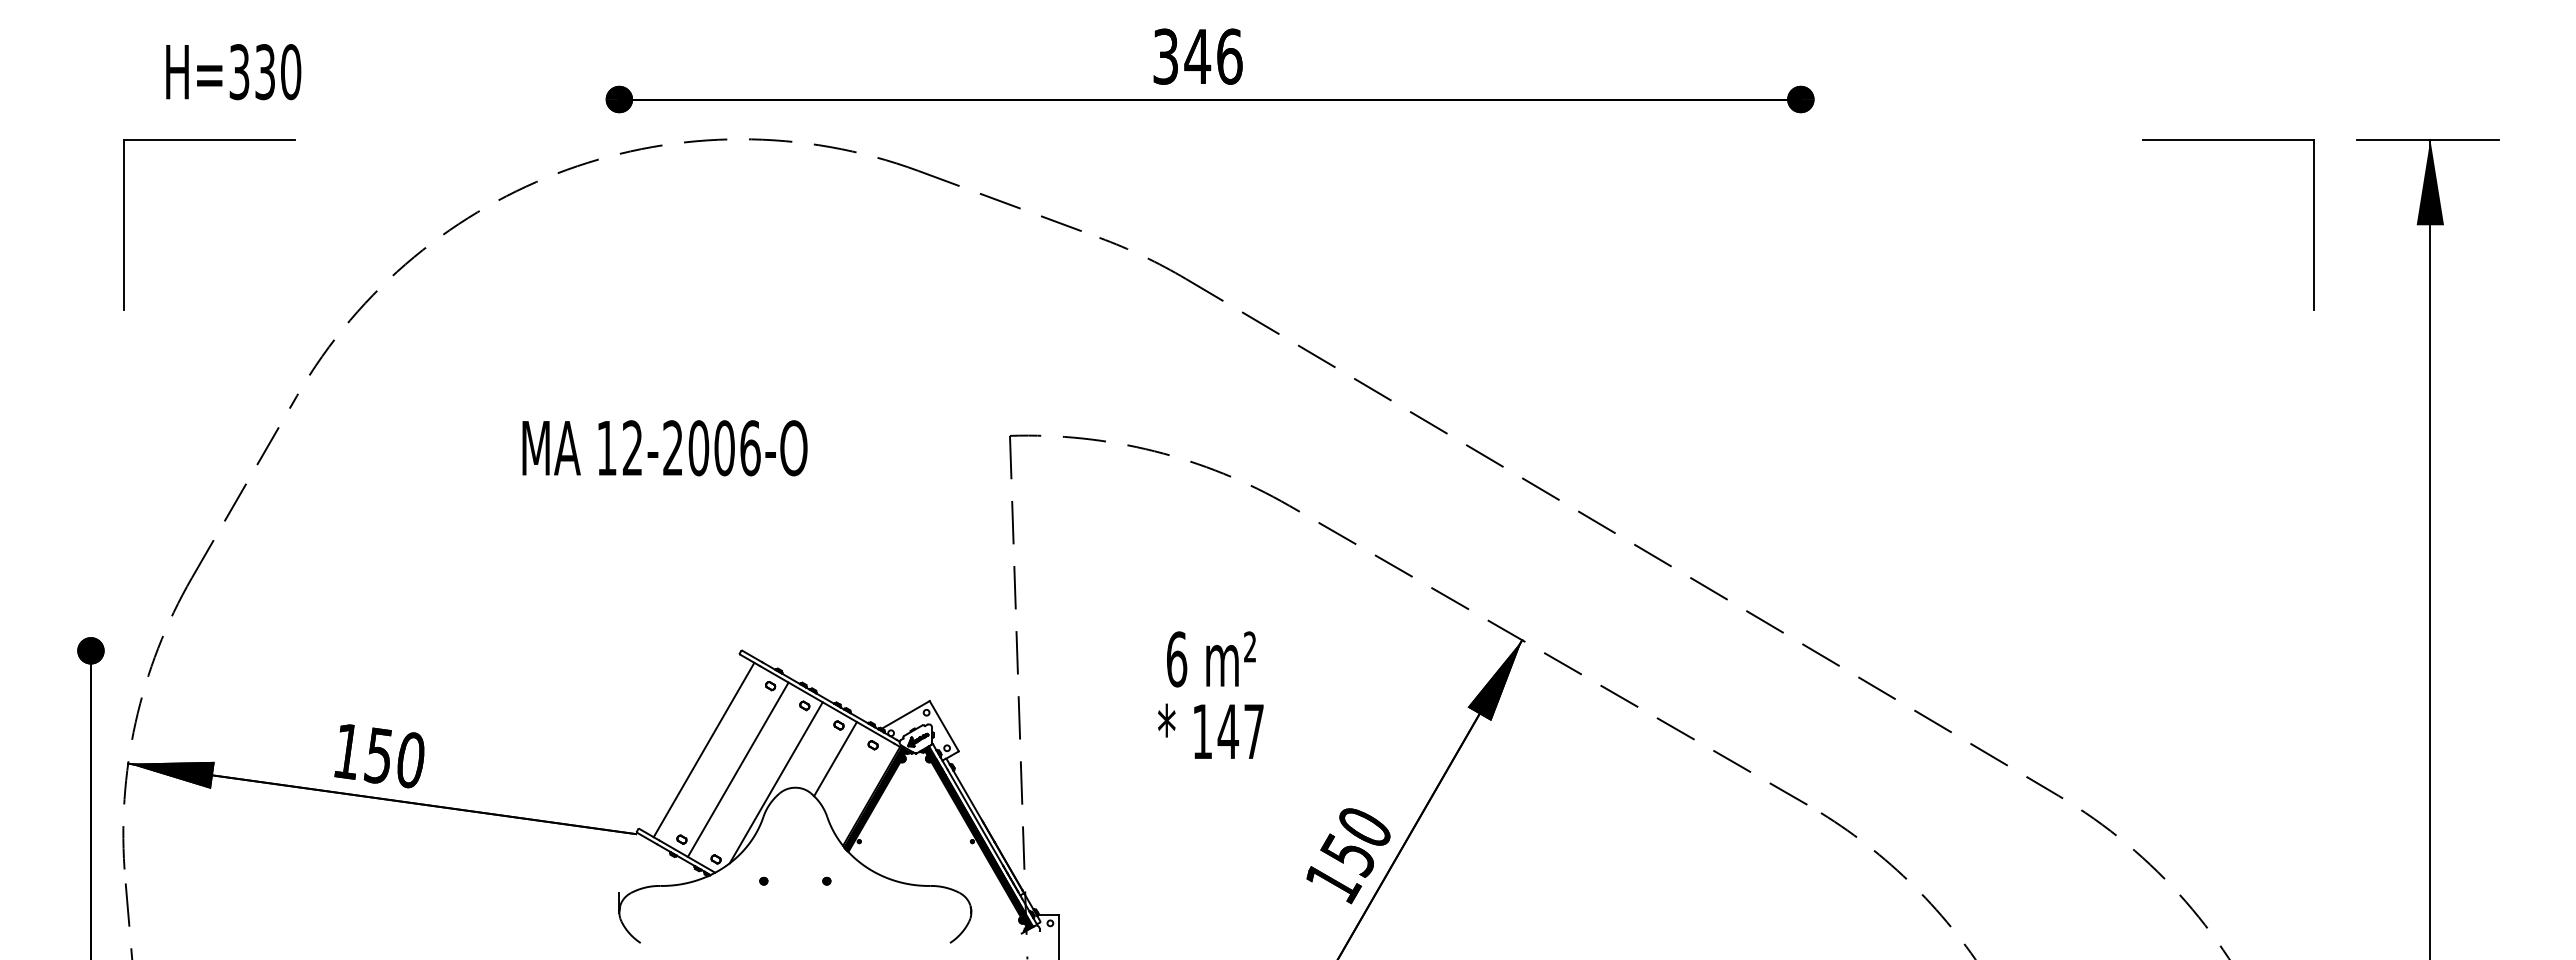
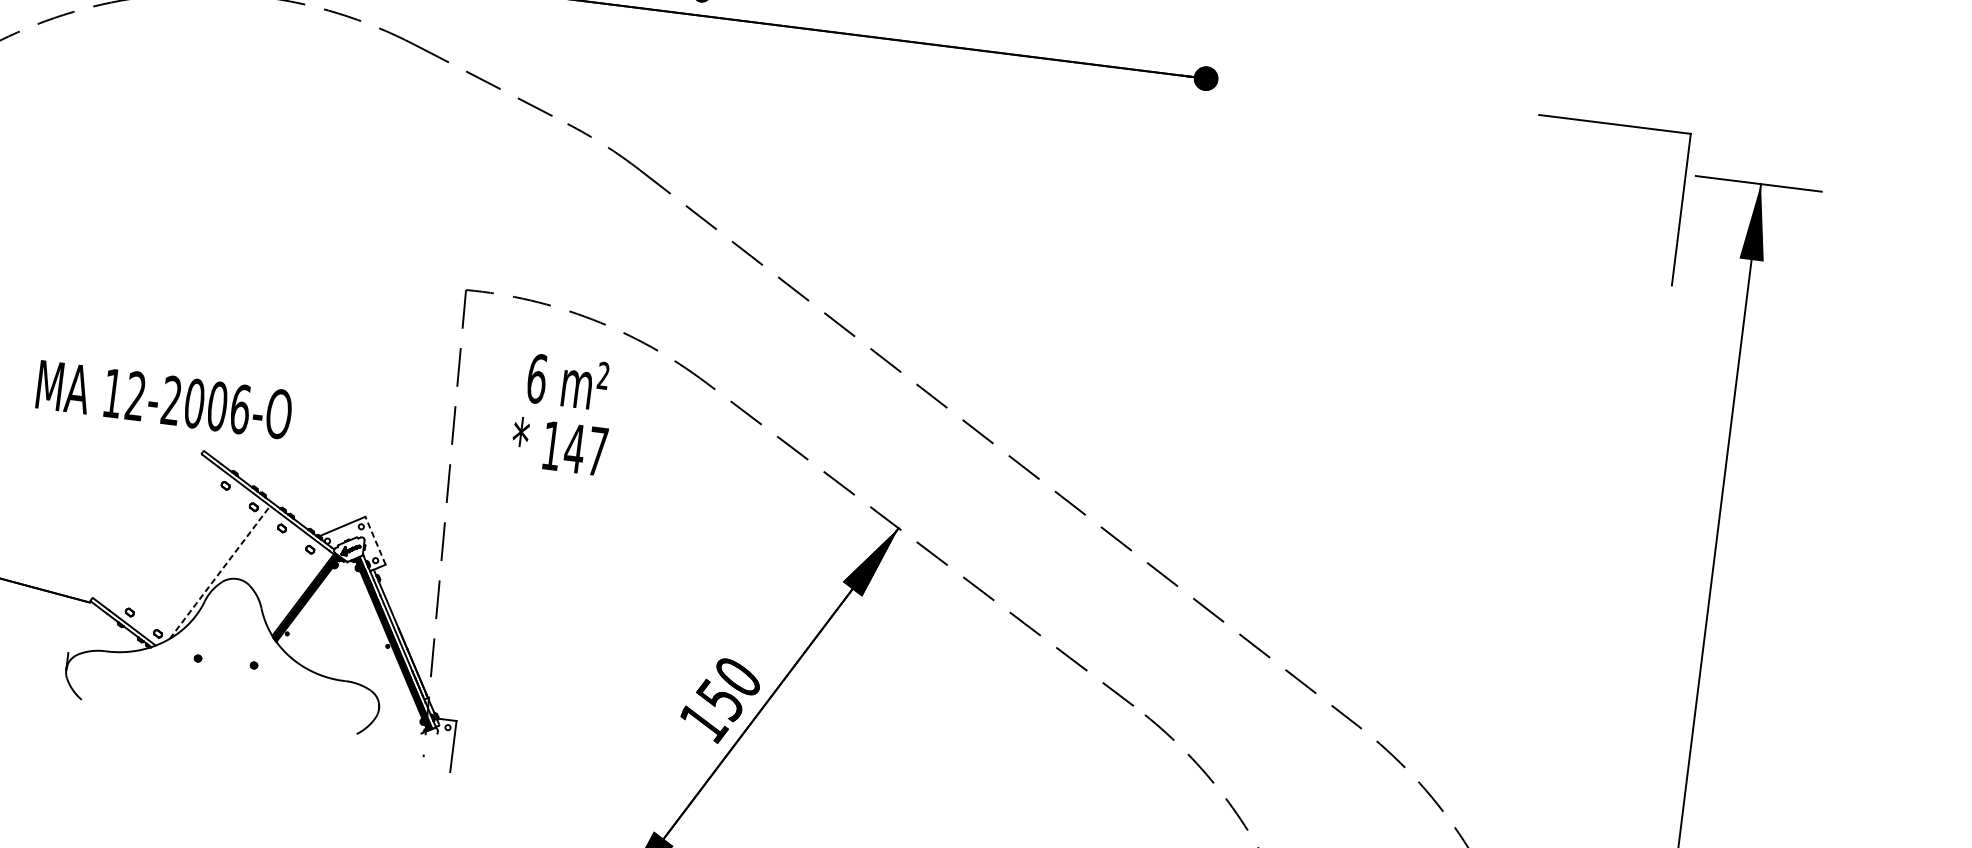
part: (2228, 140) -> (1615, 125), moved
text: (664, 448) -> (164, 400), moved
text: (1210, 694) -> (563, 413), moved
line: (944, 725) -> (375, 540), solid -> dashed
line: (703, 749) -> (159, 534), removed
line: (835, 759) -> (275, 558), removed
line: (737, 769) -> (187, 556), removed
line: (776, 782) -> (220, 572), solid -> dashed

